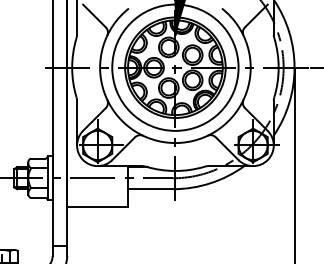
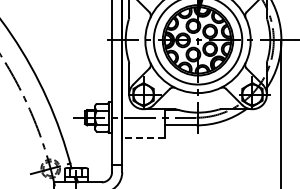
line: (97, 207) -> (143, 138), solid -> dashed

